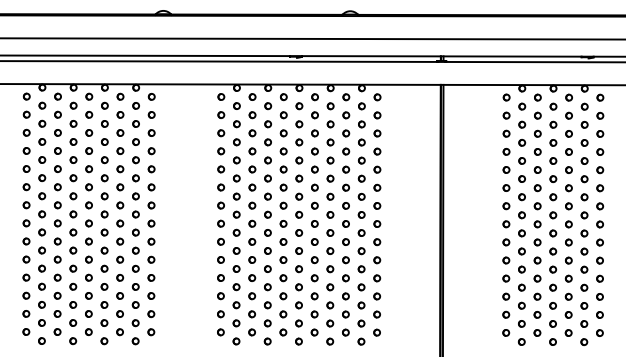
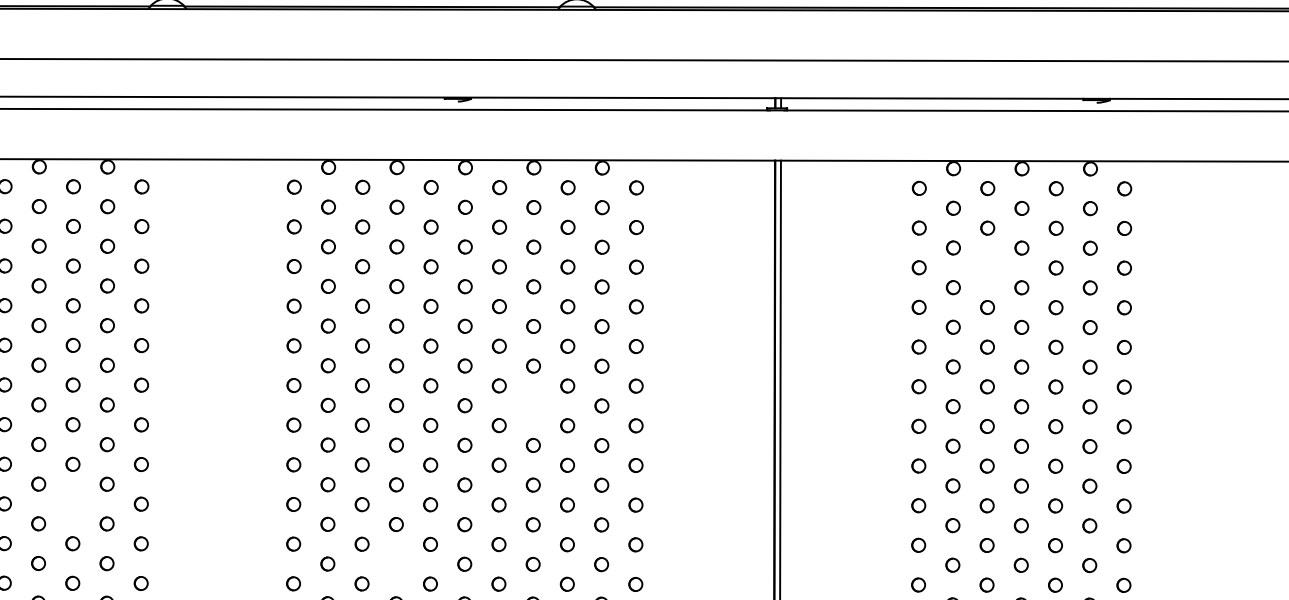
part: (537, 133) -> (986, 267), removed
part: (330, 196) -> (533, 405), removed
part: (120, 241) -> (73, 503), removed
part: (267, 268) -> (395, 562), removed

